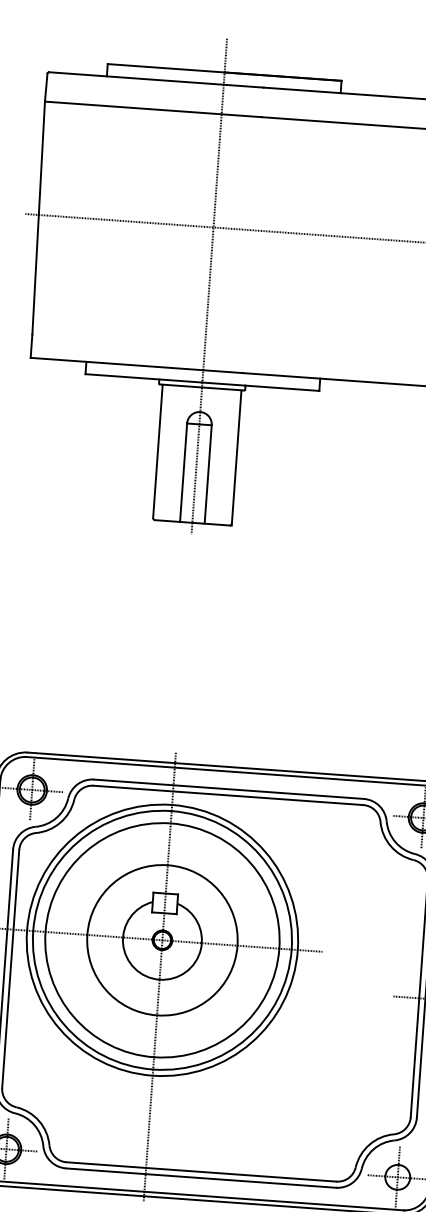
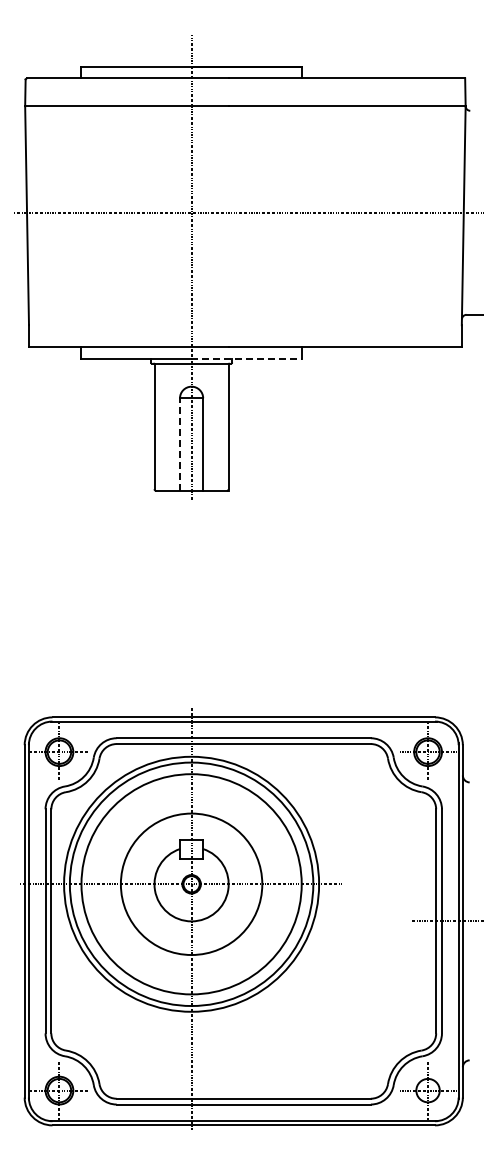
line: (260, 386) -> (246, 358), solid -> dashed
line: (184, 472) -> (180, 444), solid -> dashed

